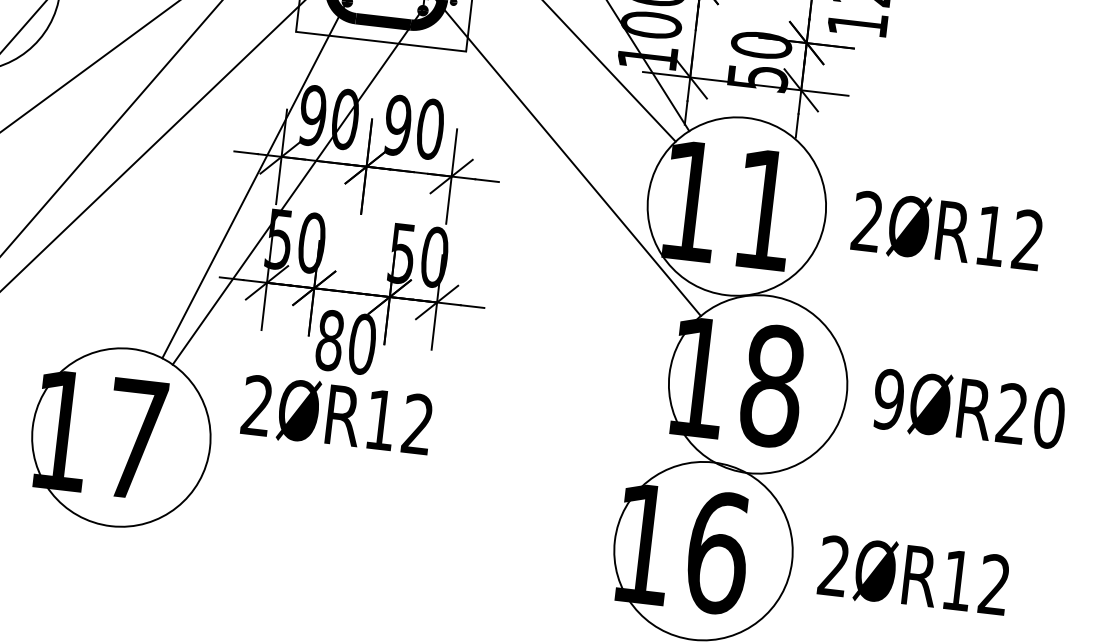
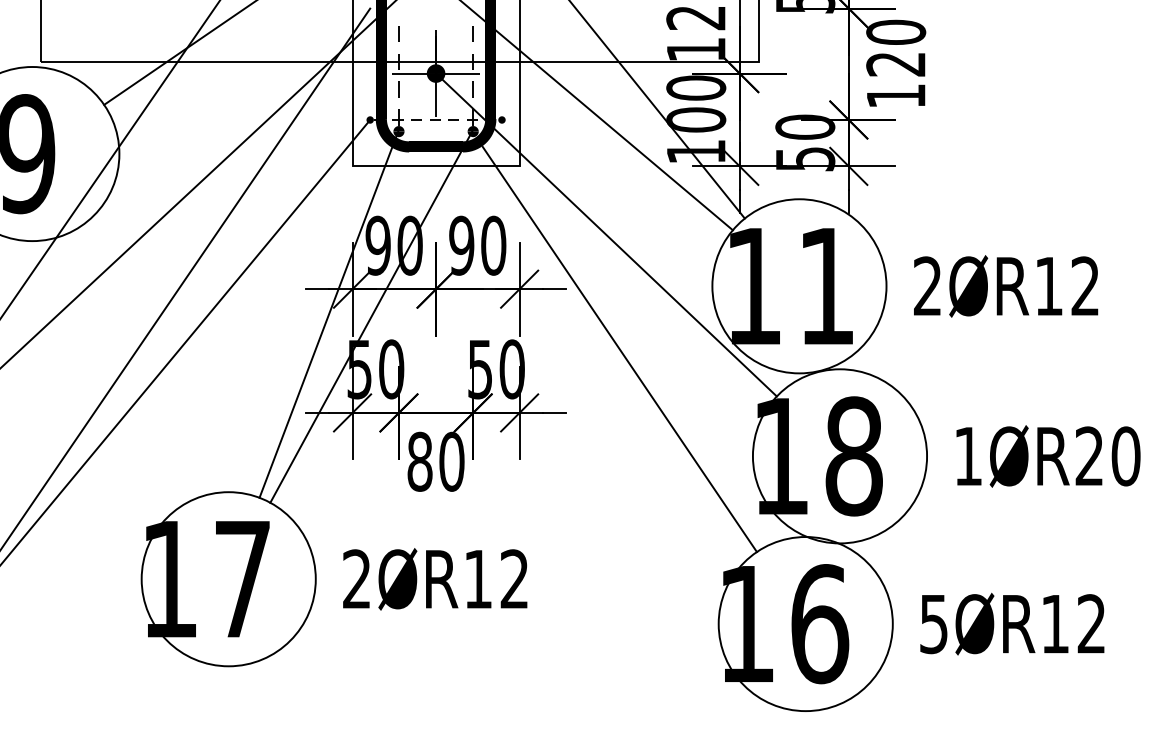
line: (546, 249) -> (619, 349), added
text: (887, 399) -> (967, 456), 9ØR20 -> 1ØR20
text: (337, 415) -> (435, 579), moved
text: (833, 566) -> (933, 624), 2ØR12 -> 5ØR12

